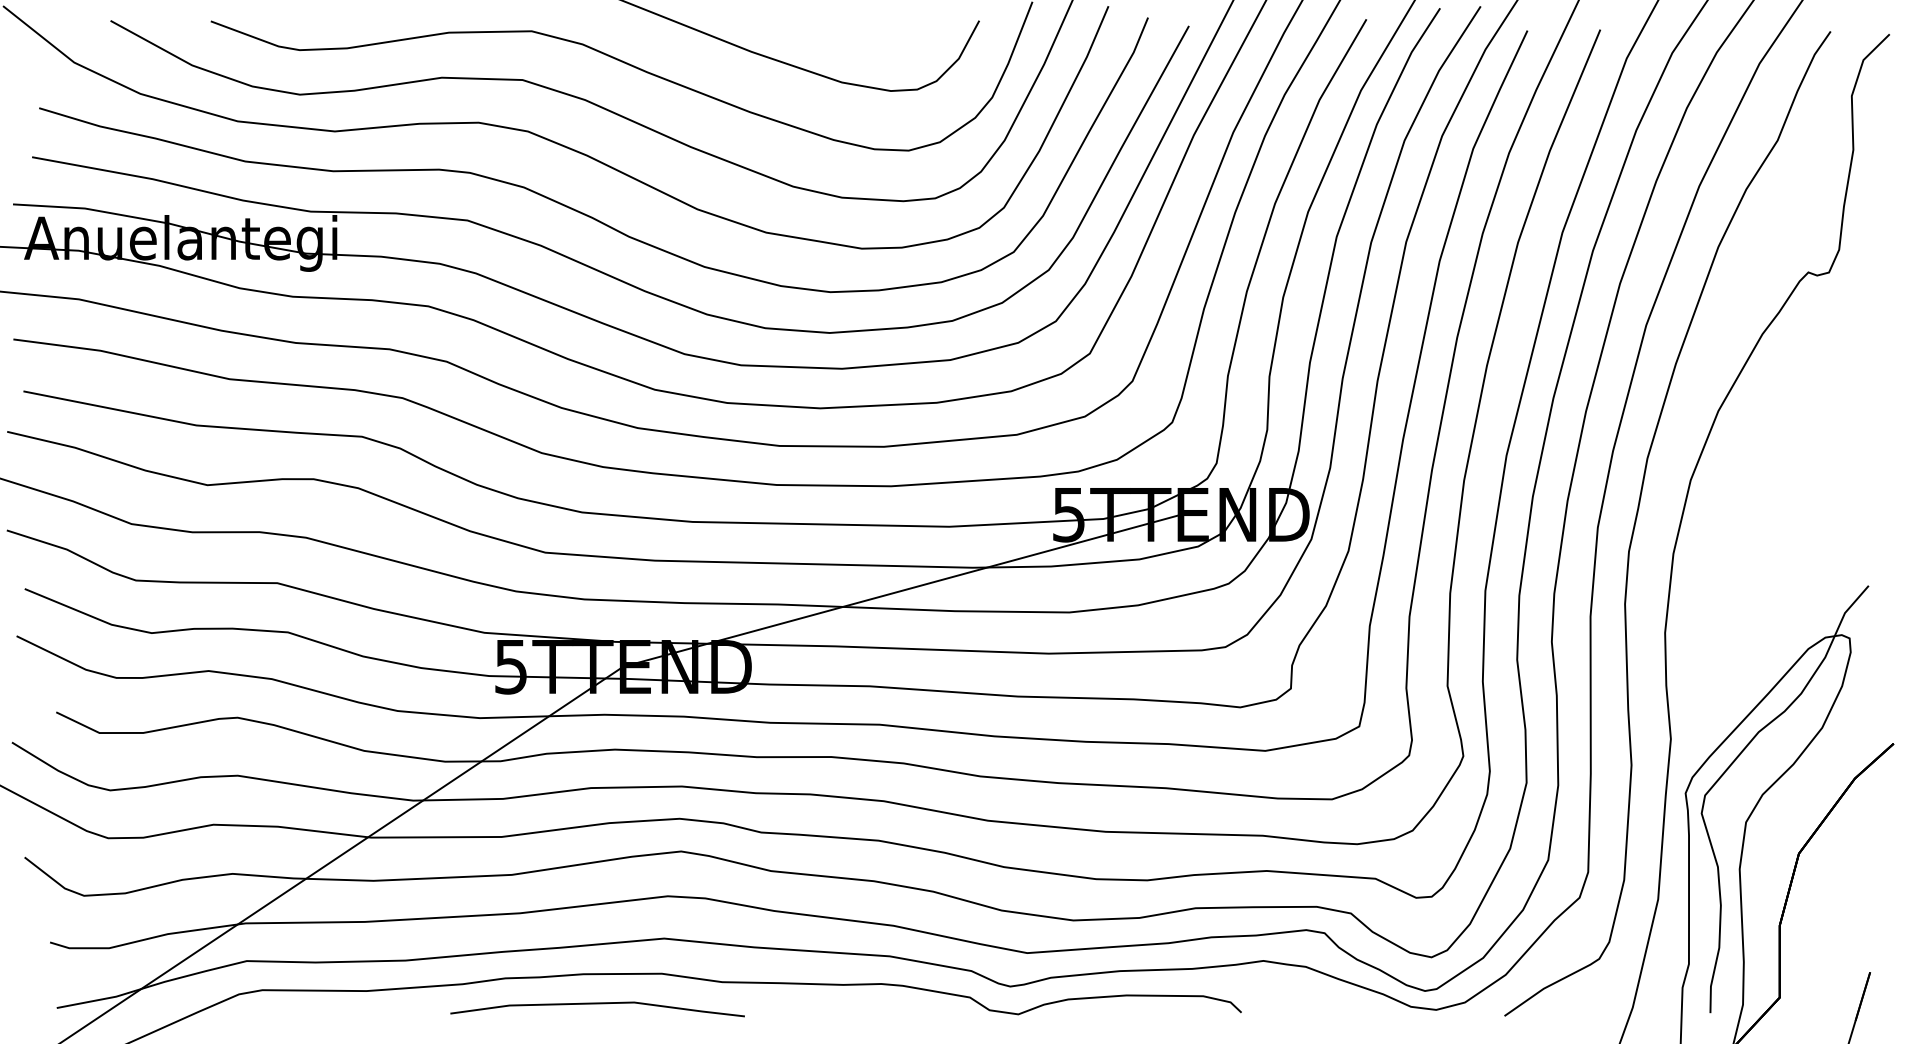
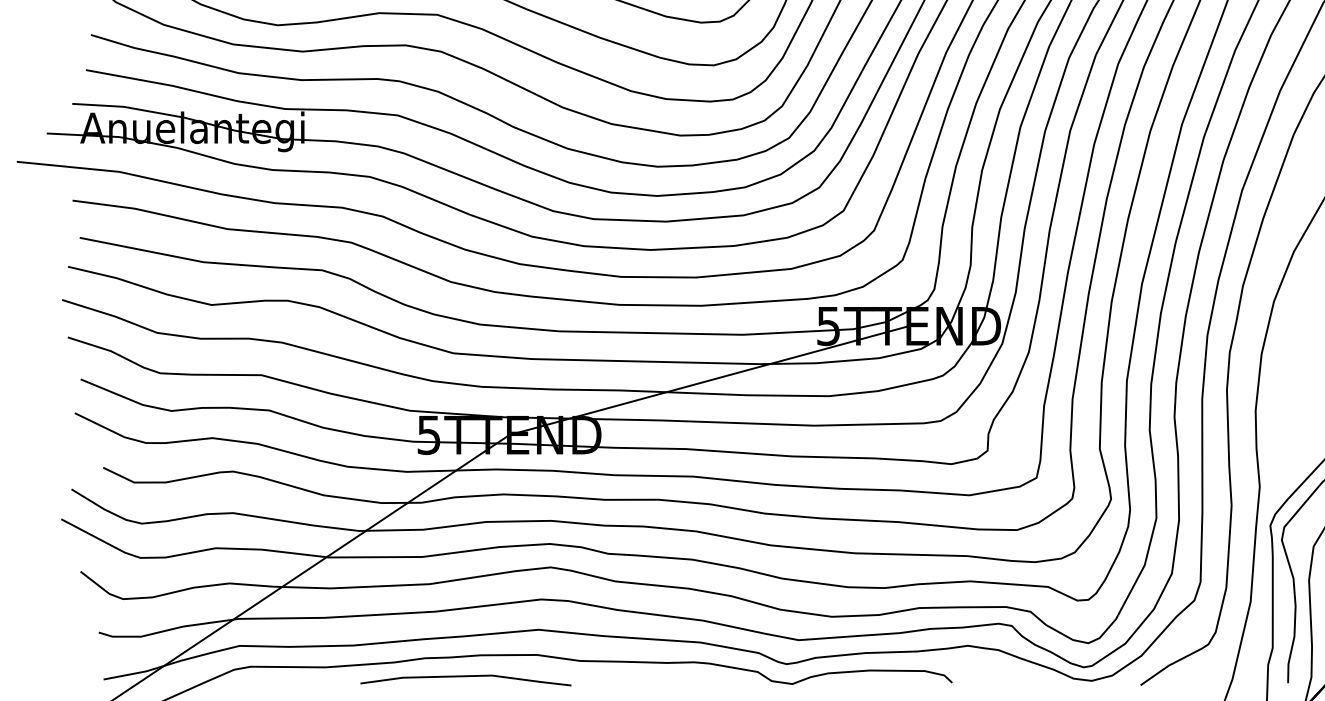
line: (597, 1004) -> (465, 676), moved

